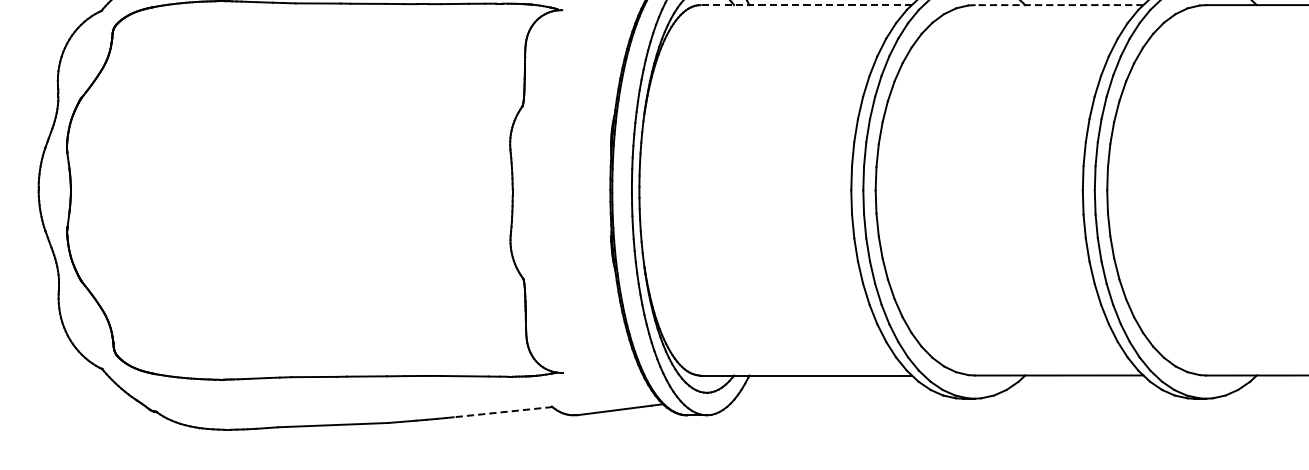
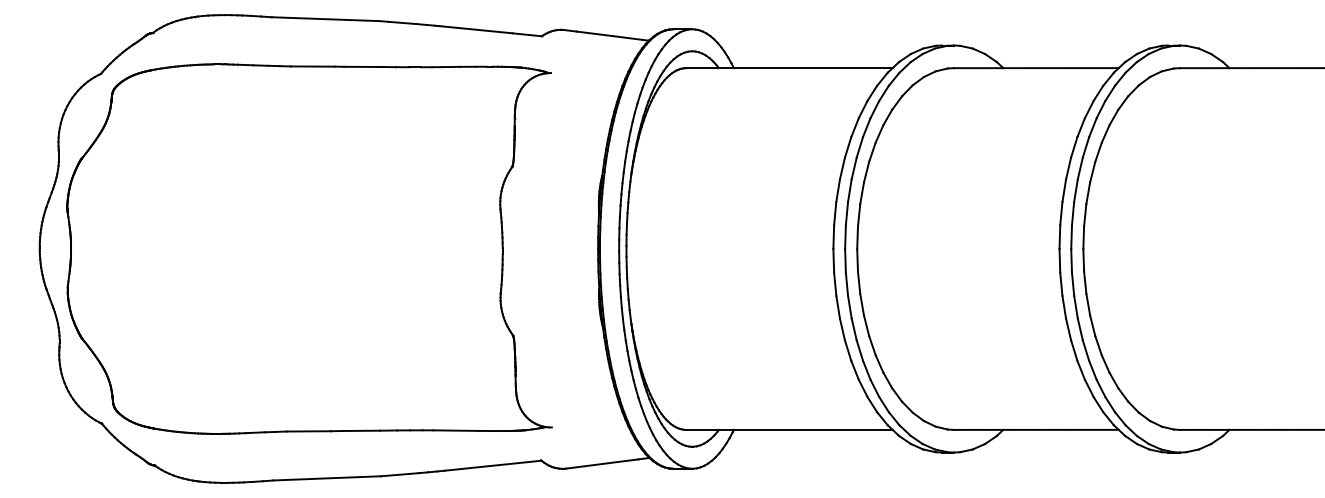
line: (805, 5) -> (788, 68), dashed -> solid
line: (1058, 5) -> (1035, 68), dashed -> solid
line: (503, 411) -> (493, 465), dashed -> solid

